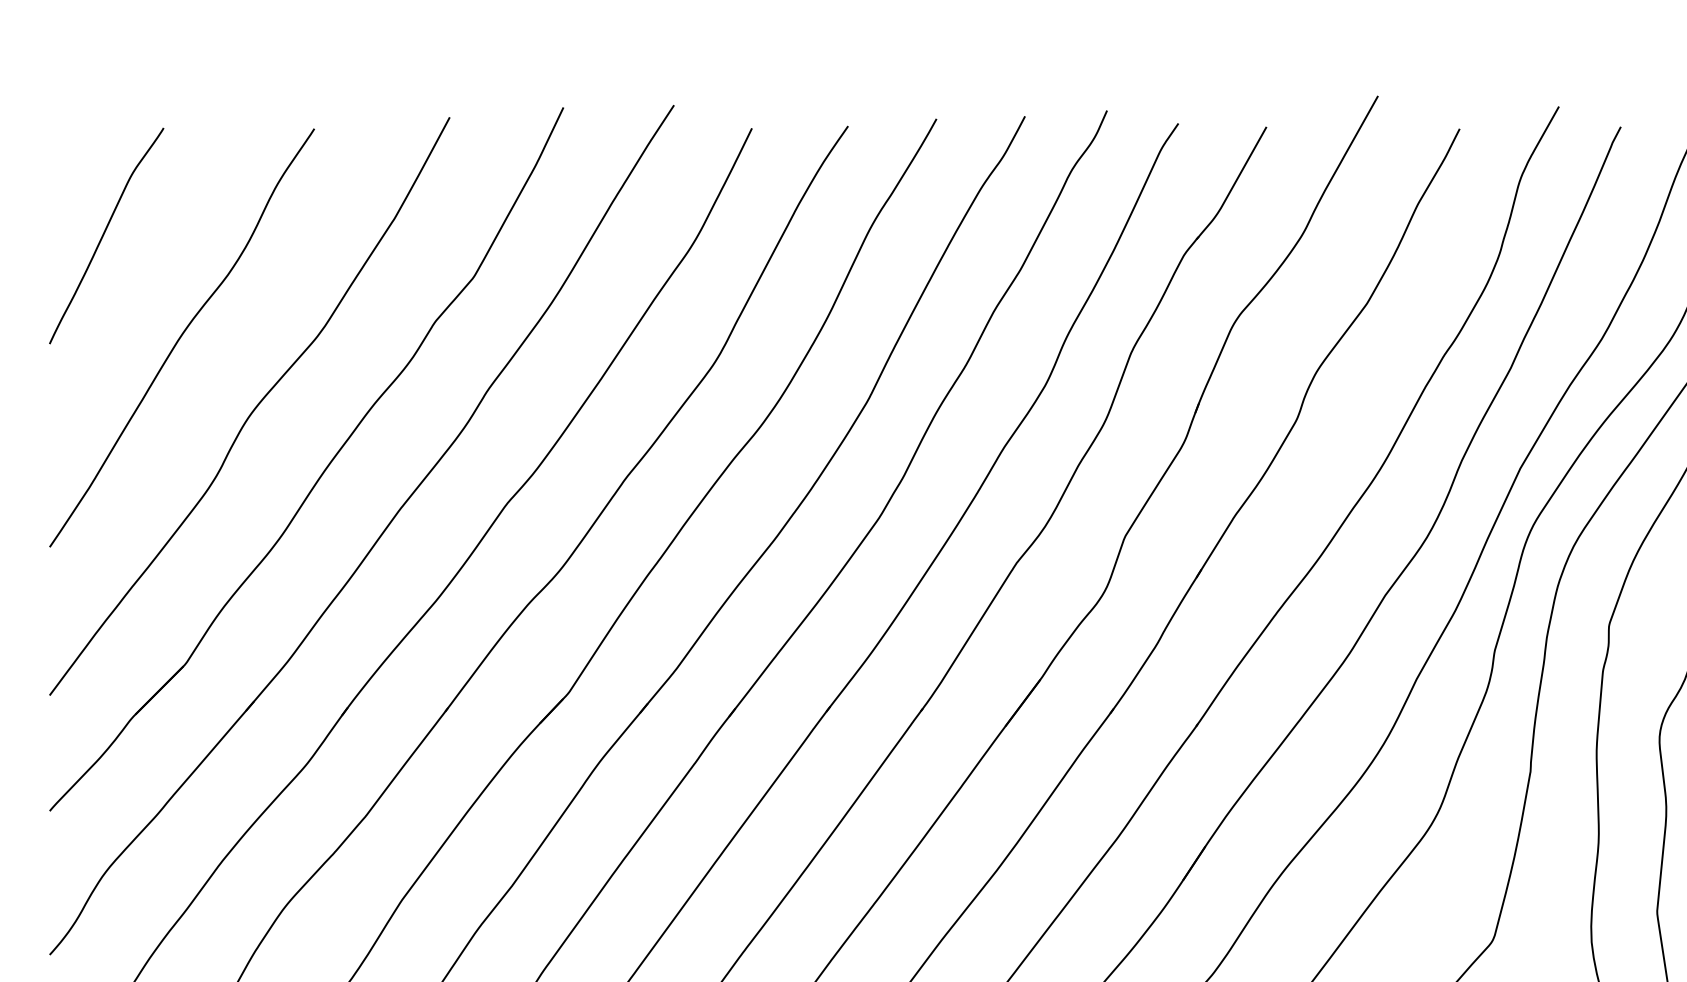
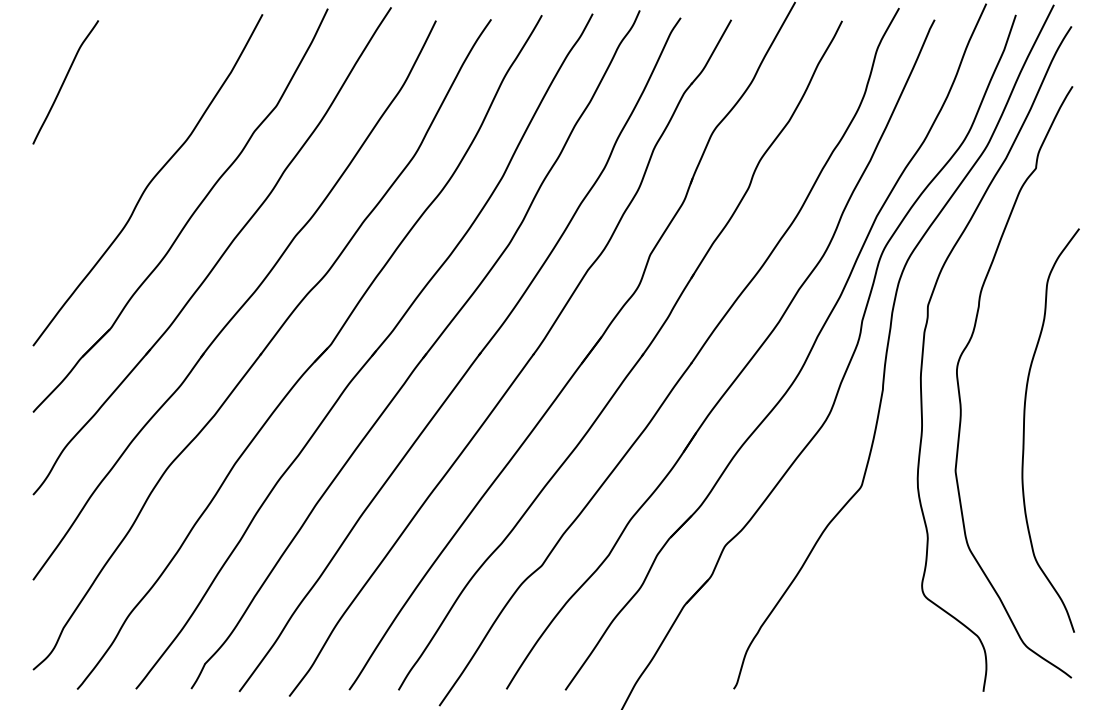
curve: (181, 337) -> (108, 140), removed

